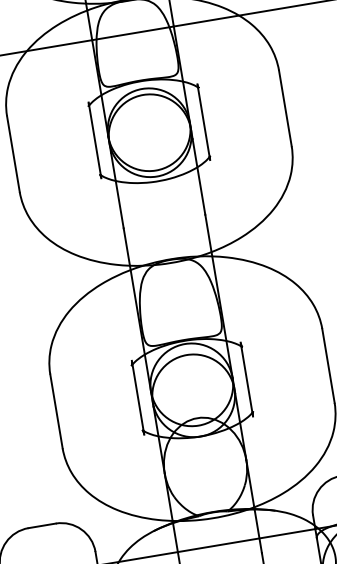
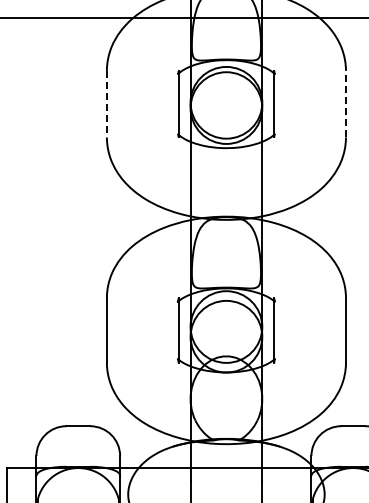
line: (284, 107) -> (345, 103), solid -> dashed
line: (13, 154) -> (106, 104), solid -> dashed

